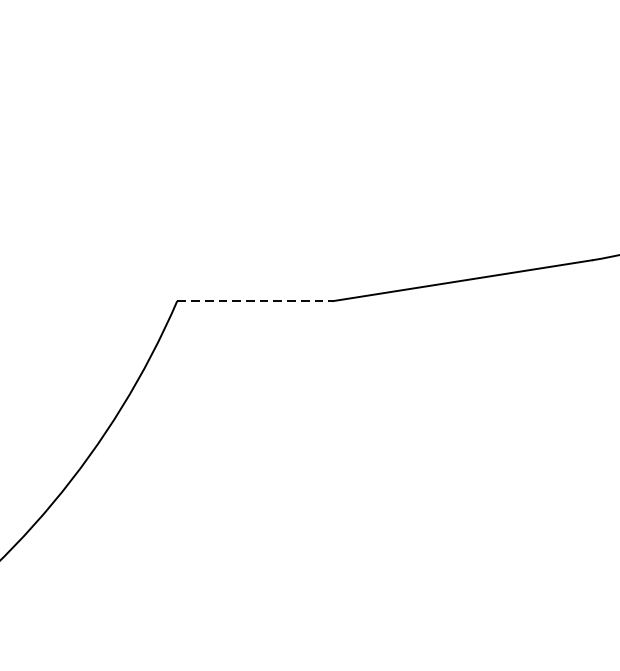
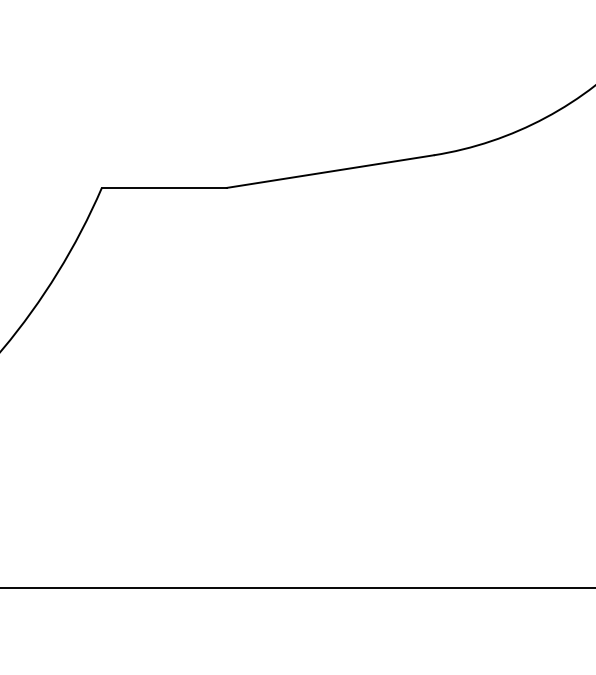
line: (255, 300) -> (164, 187), dashed -> solid

